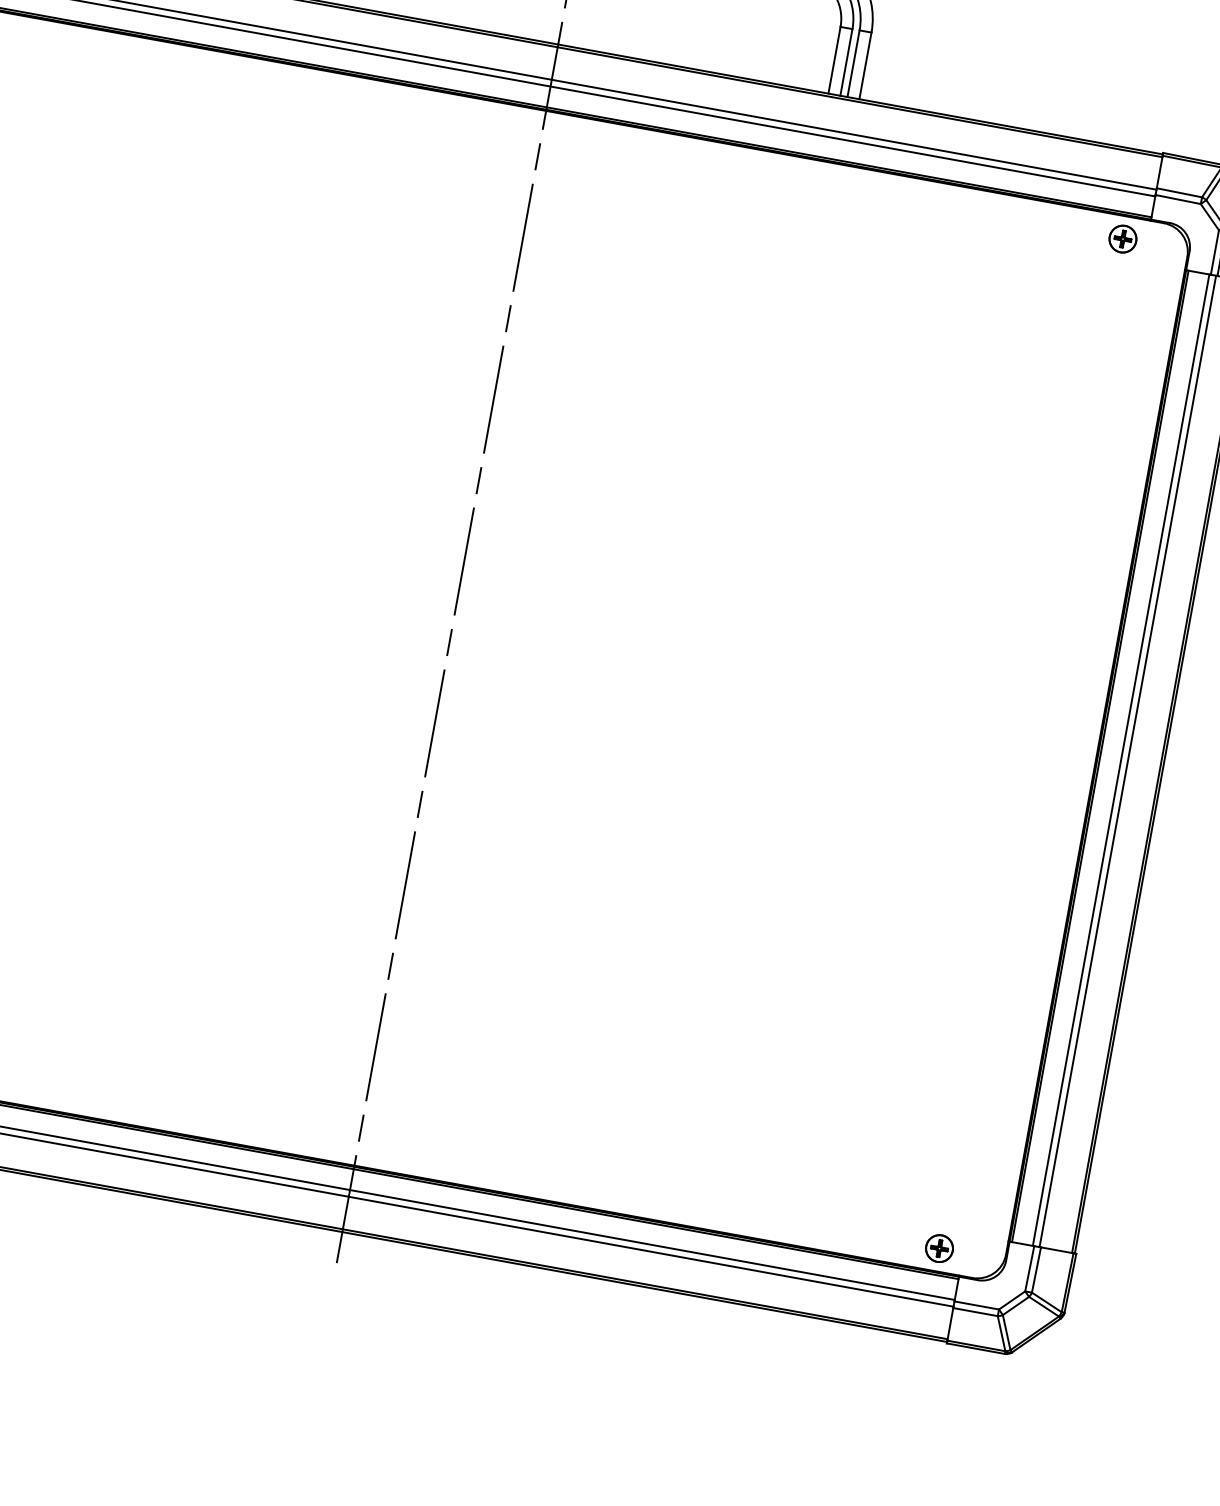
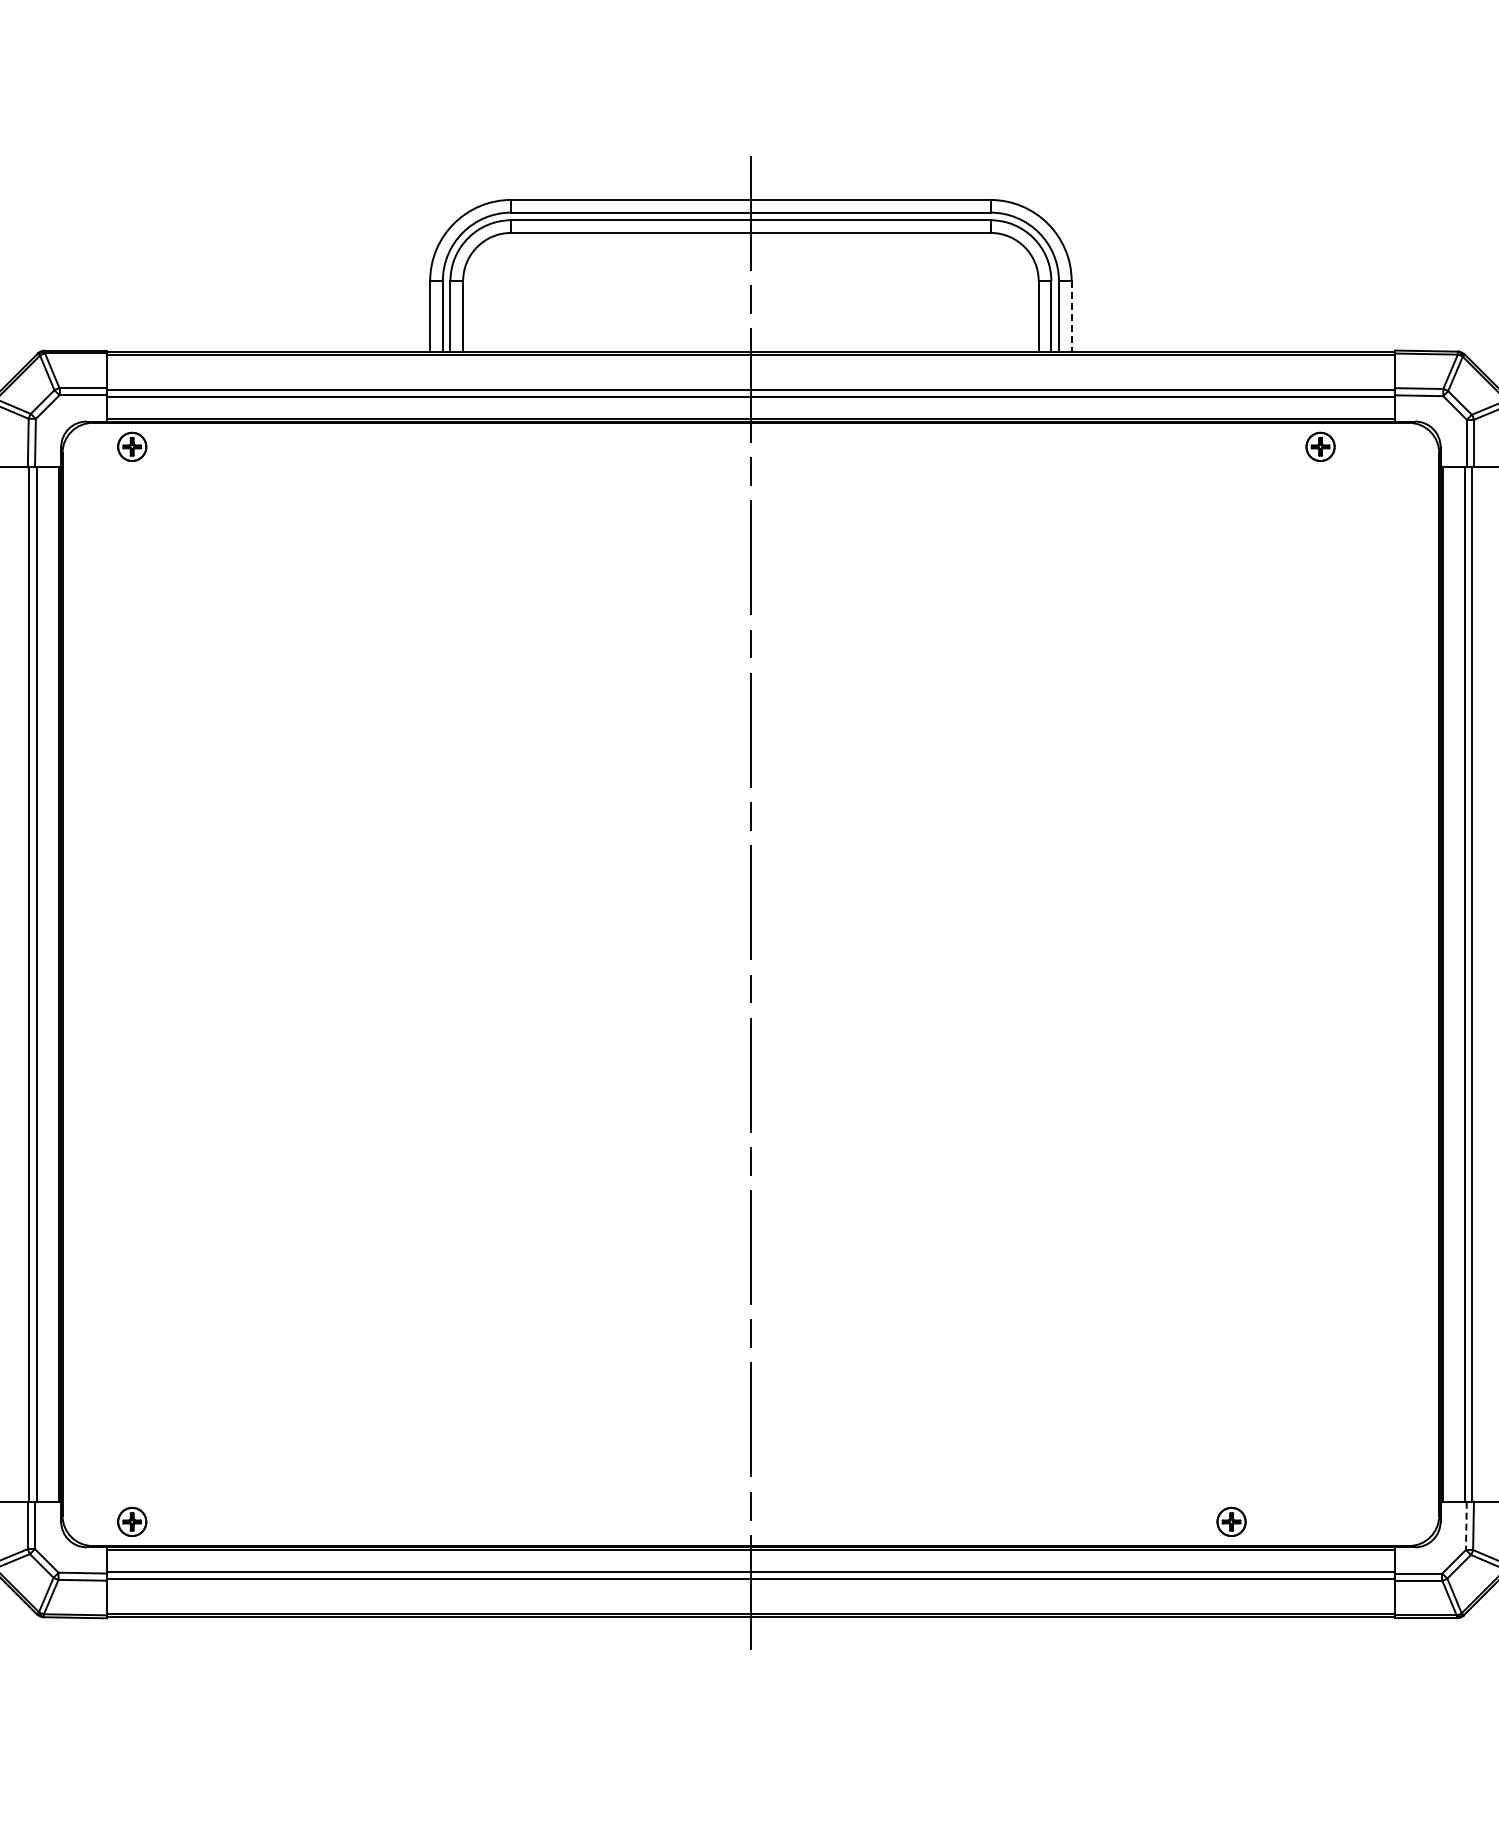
line: (865, 66) -> (1071, 317), solid -> dashed
part: (1122, 238) -> (1320, 446), moved
part: (939, 1248) -> (1231, 1521), moved
line: (1029, 1269) -> (1466, 1526), solid -> dashed

